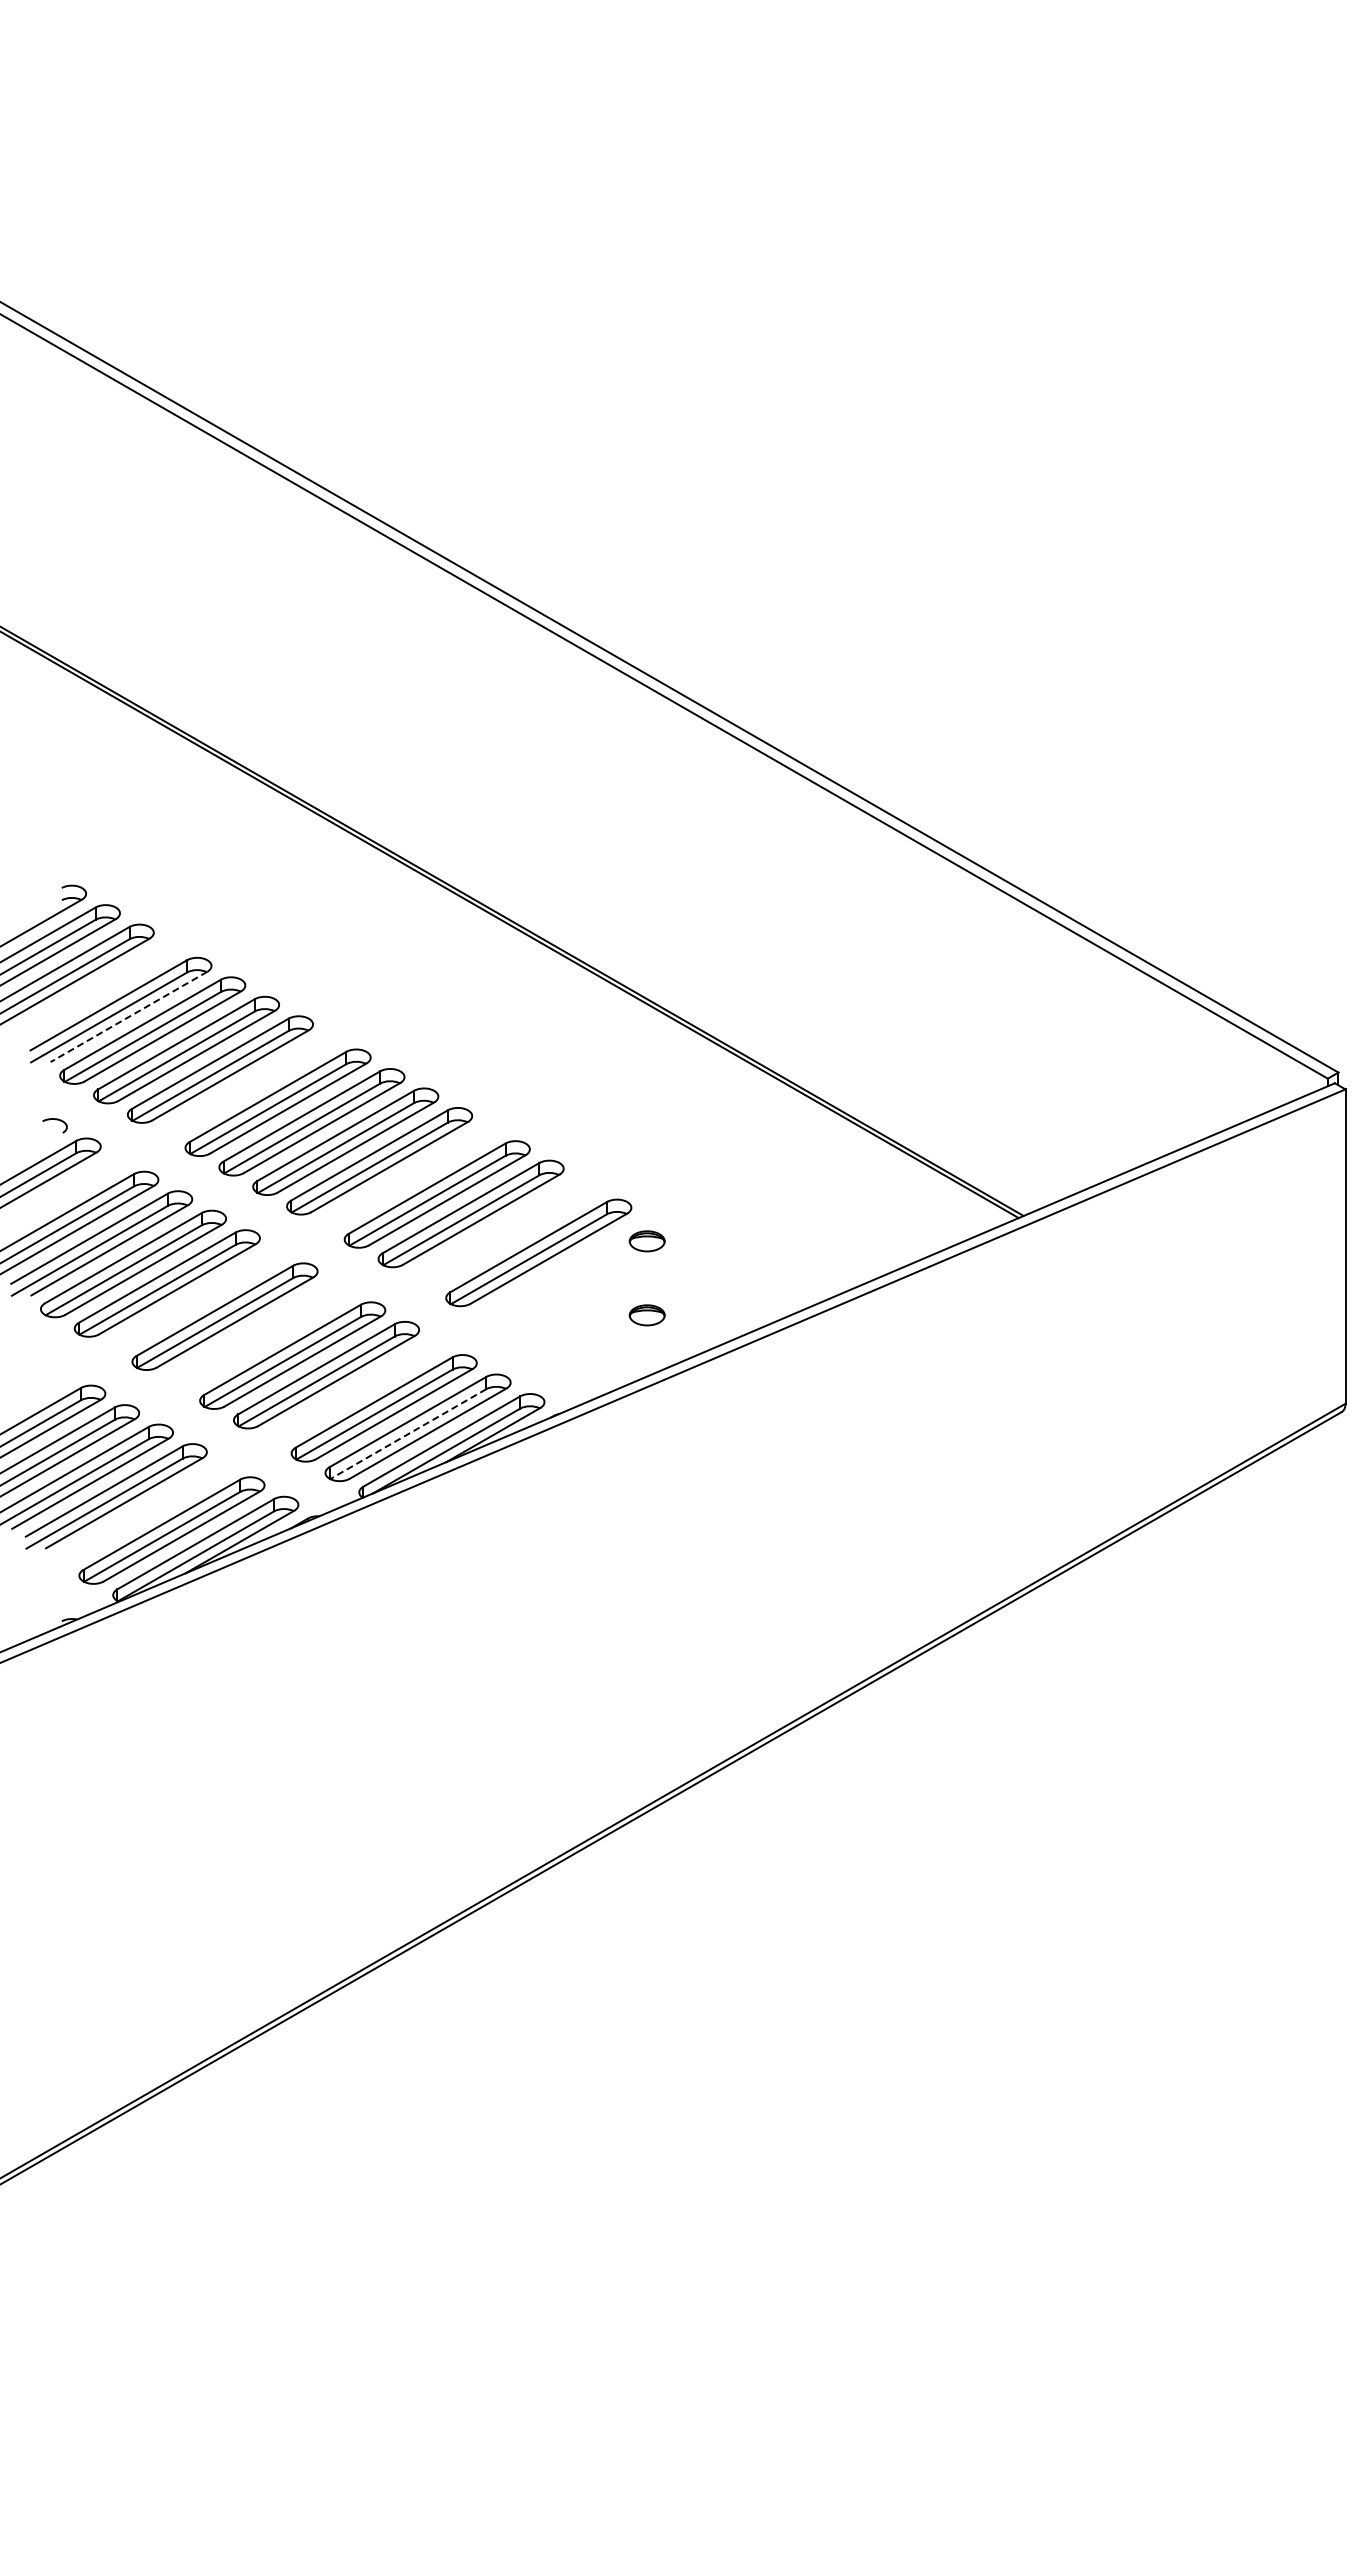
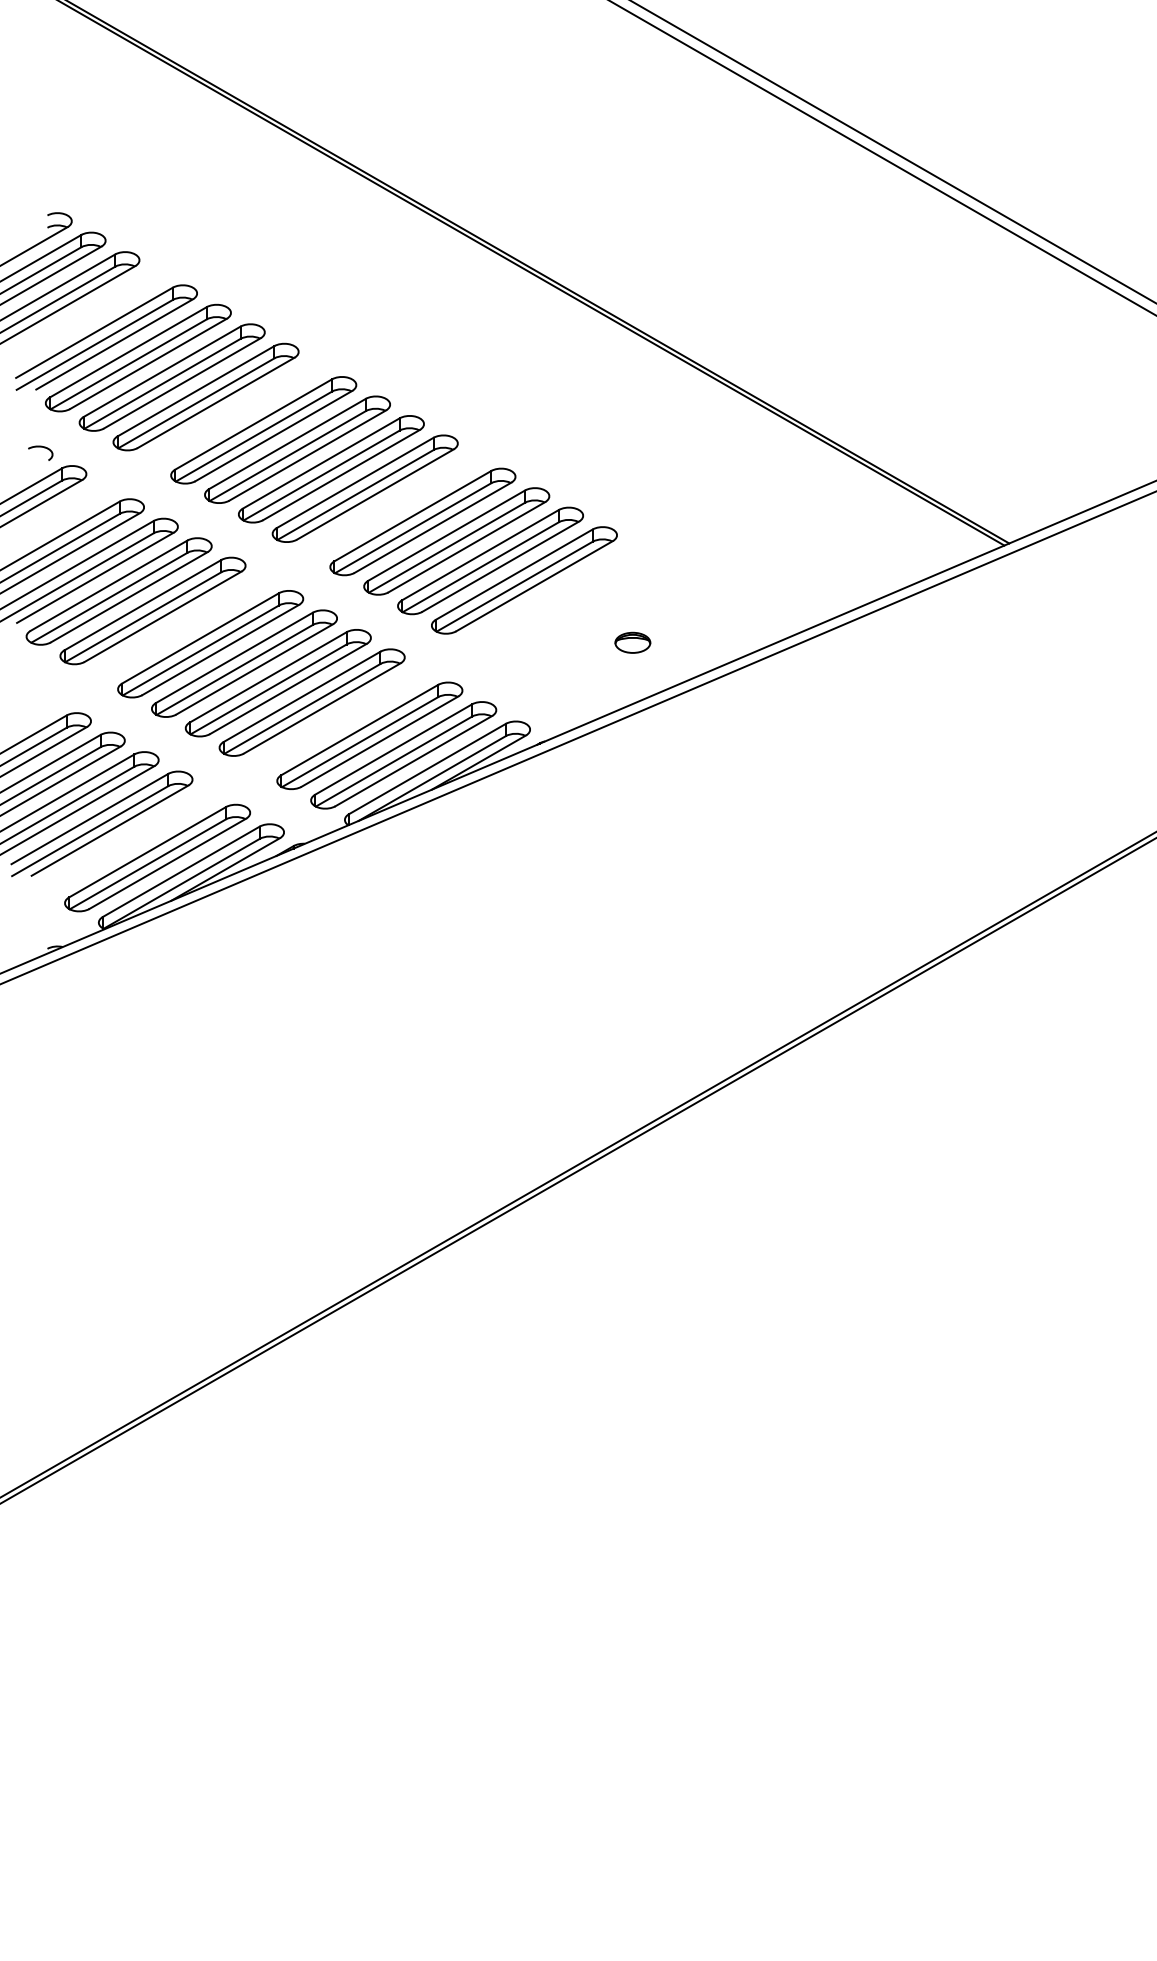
line: (128, 1017) -> (114, 345), dashed -> solid
part: (504, 1233) -> (490, 561), added
part: (646, 1241) -> (632, 569), removed
part: (258, 1336) -> (244, 664), added
line: (407, 1434) -> (393, 762), dashed -> solid

